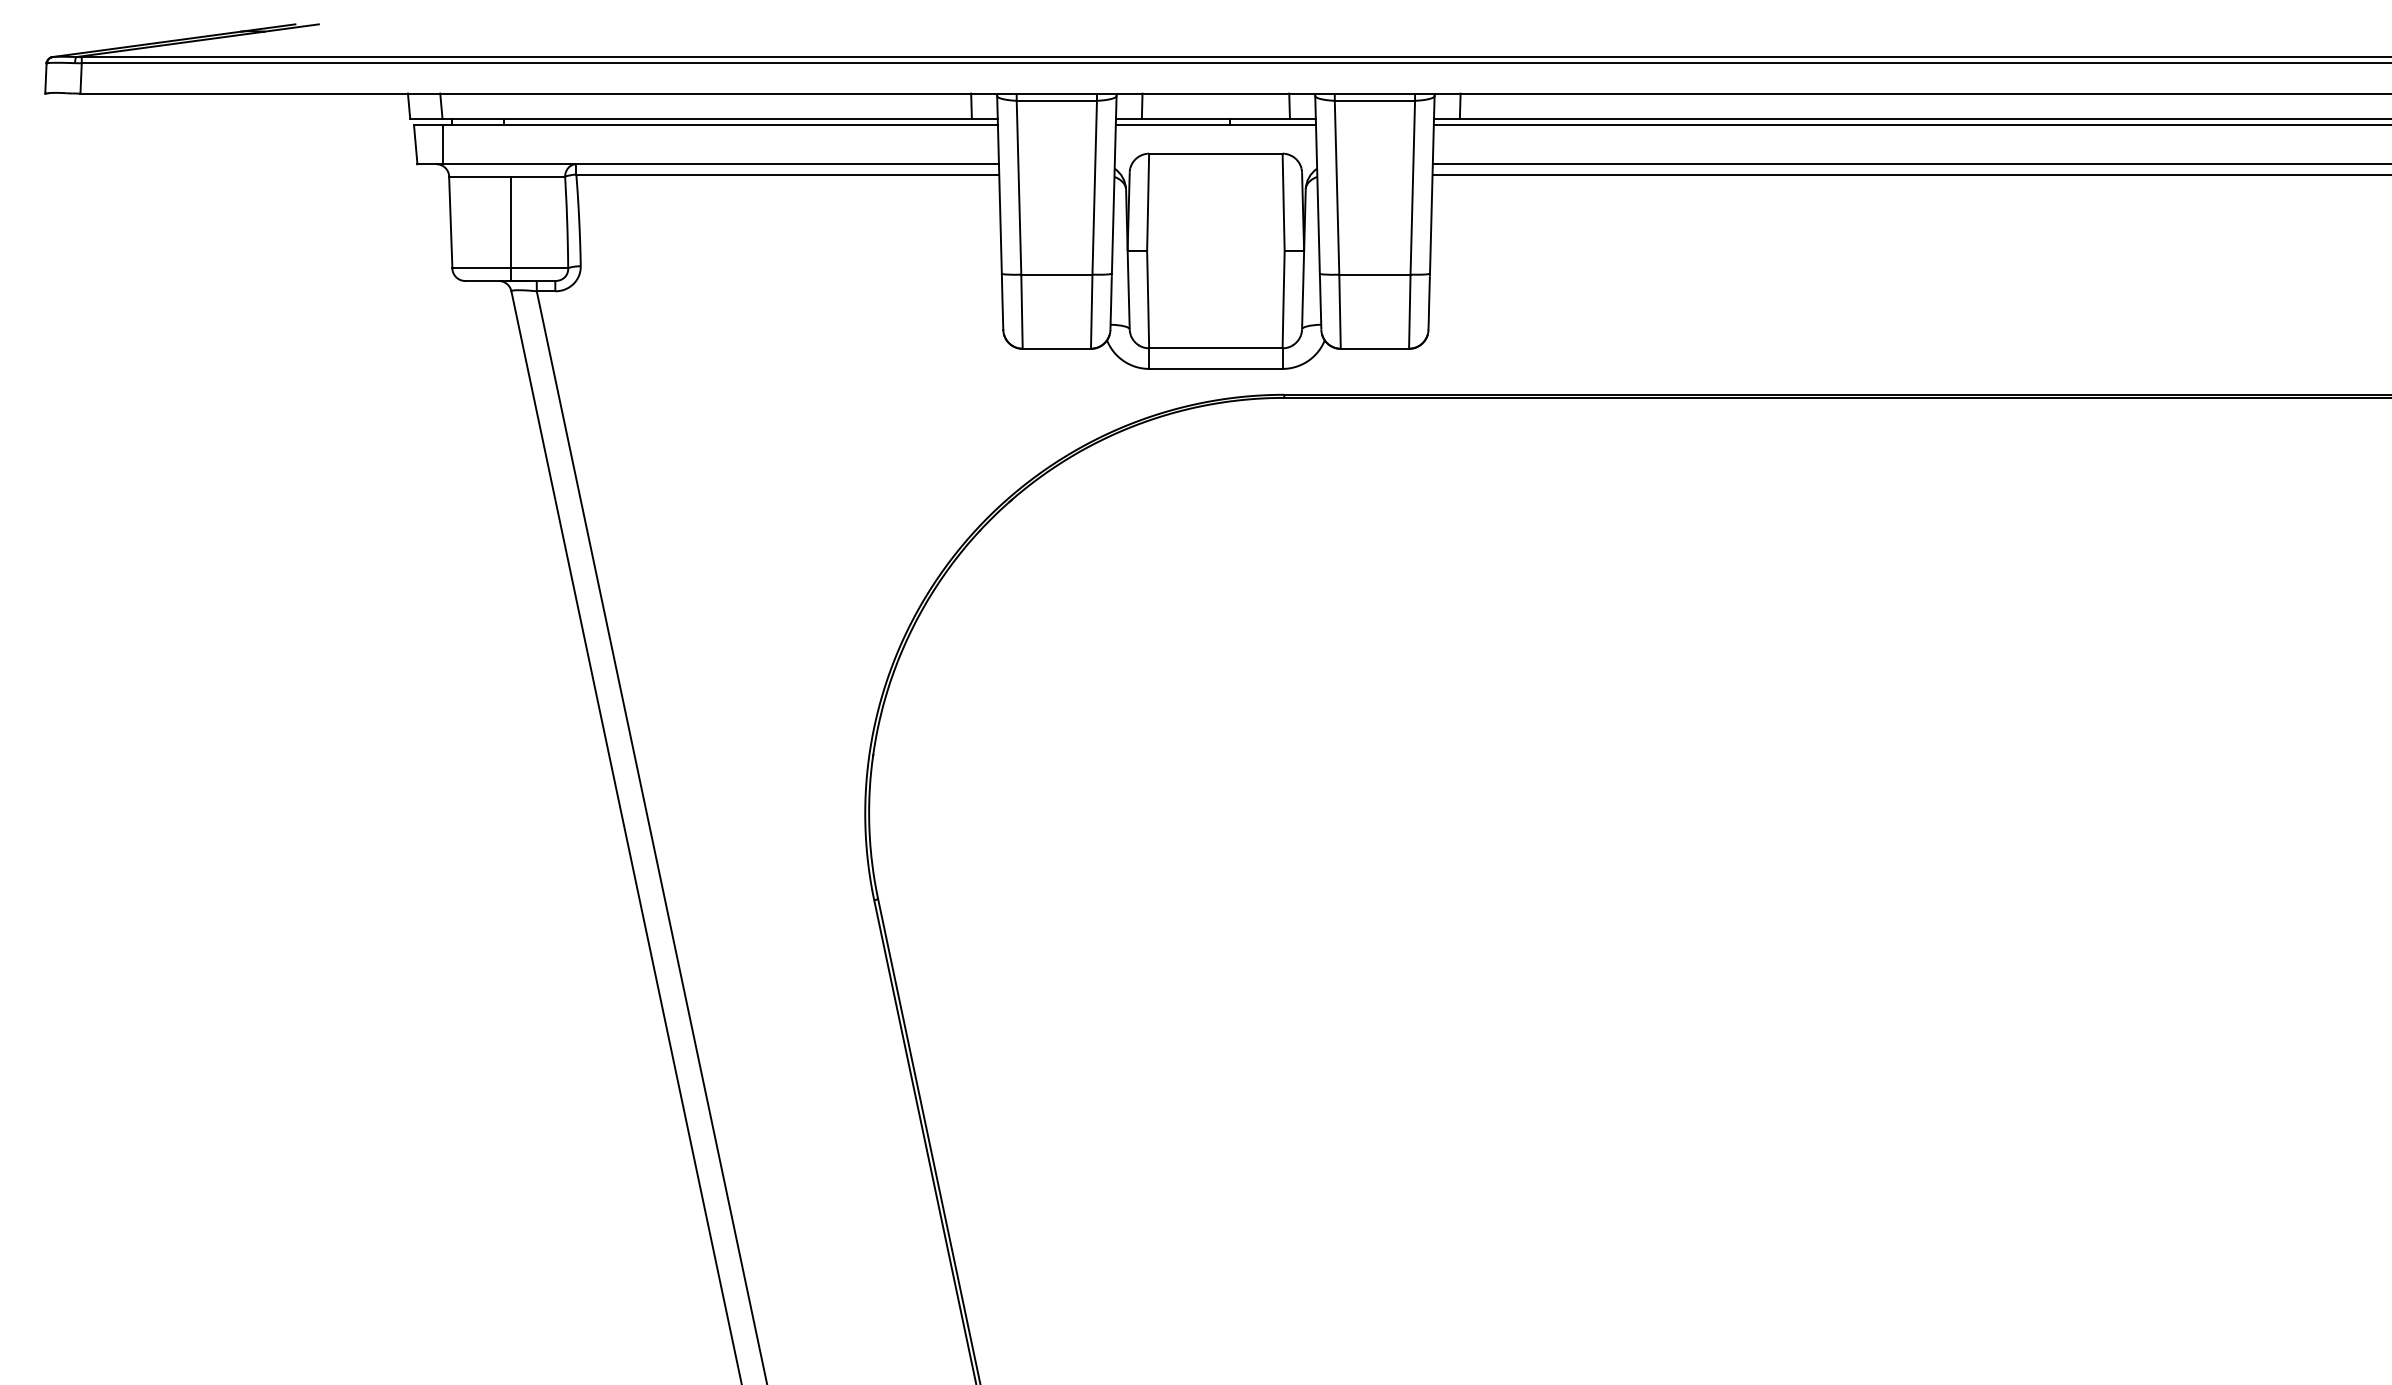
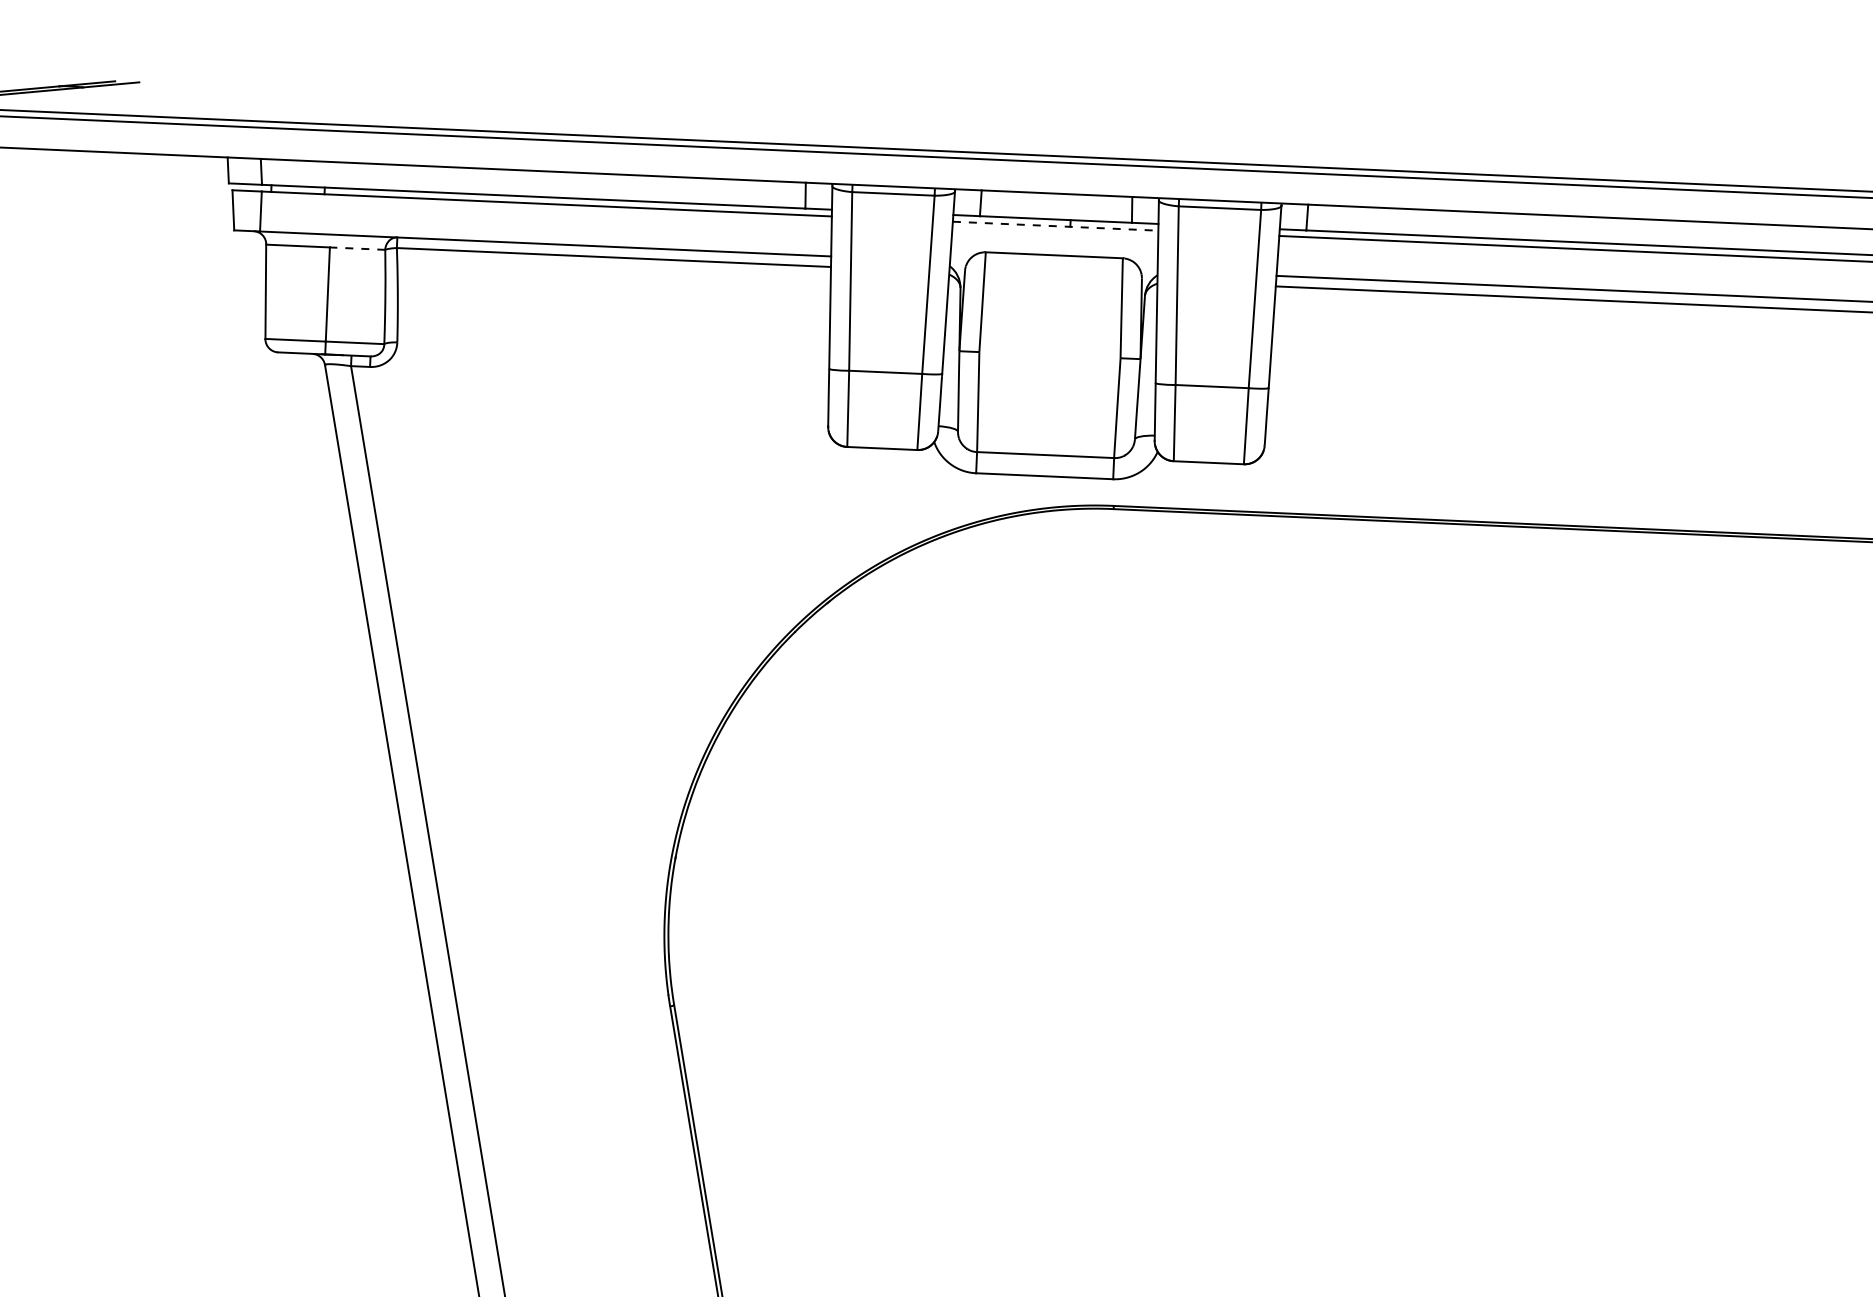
line: (1216, 125) -> (1056, 226), solid -> dashed
line: (538, 176) -> (357, 248), solid -> dashed

